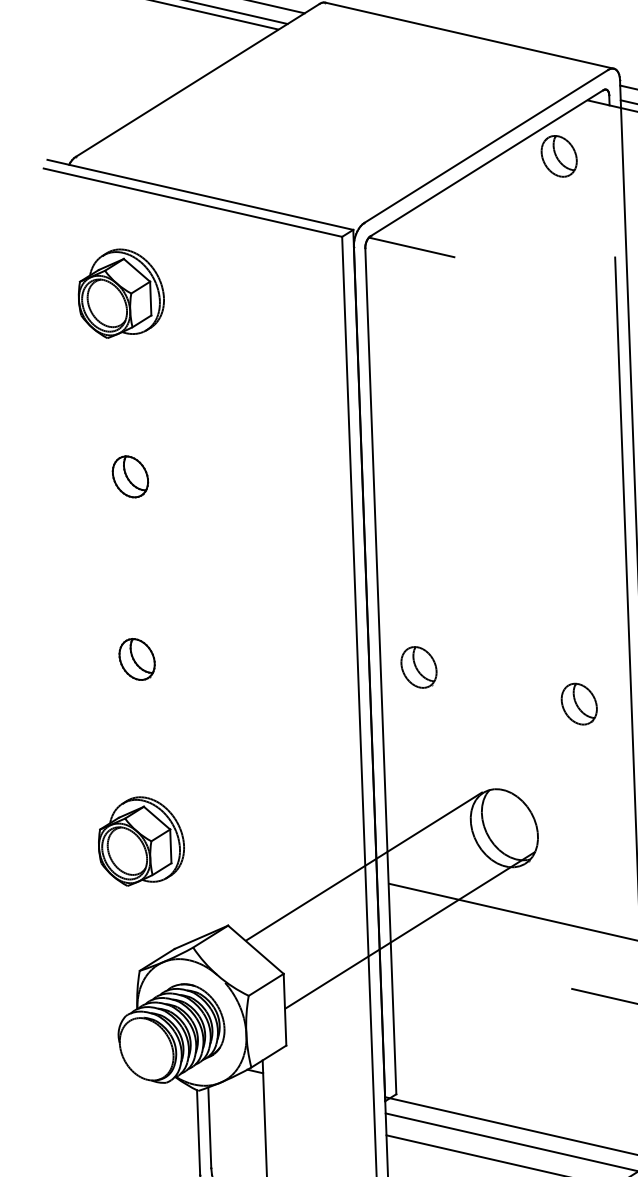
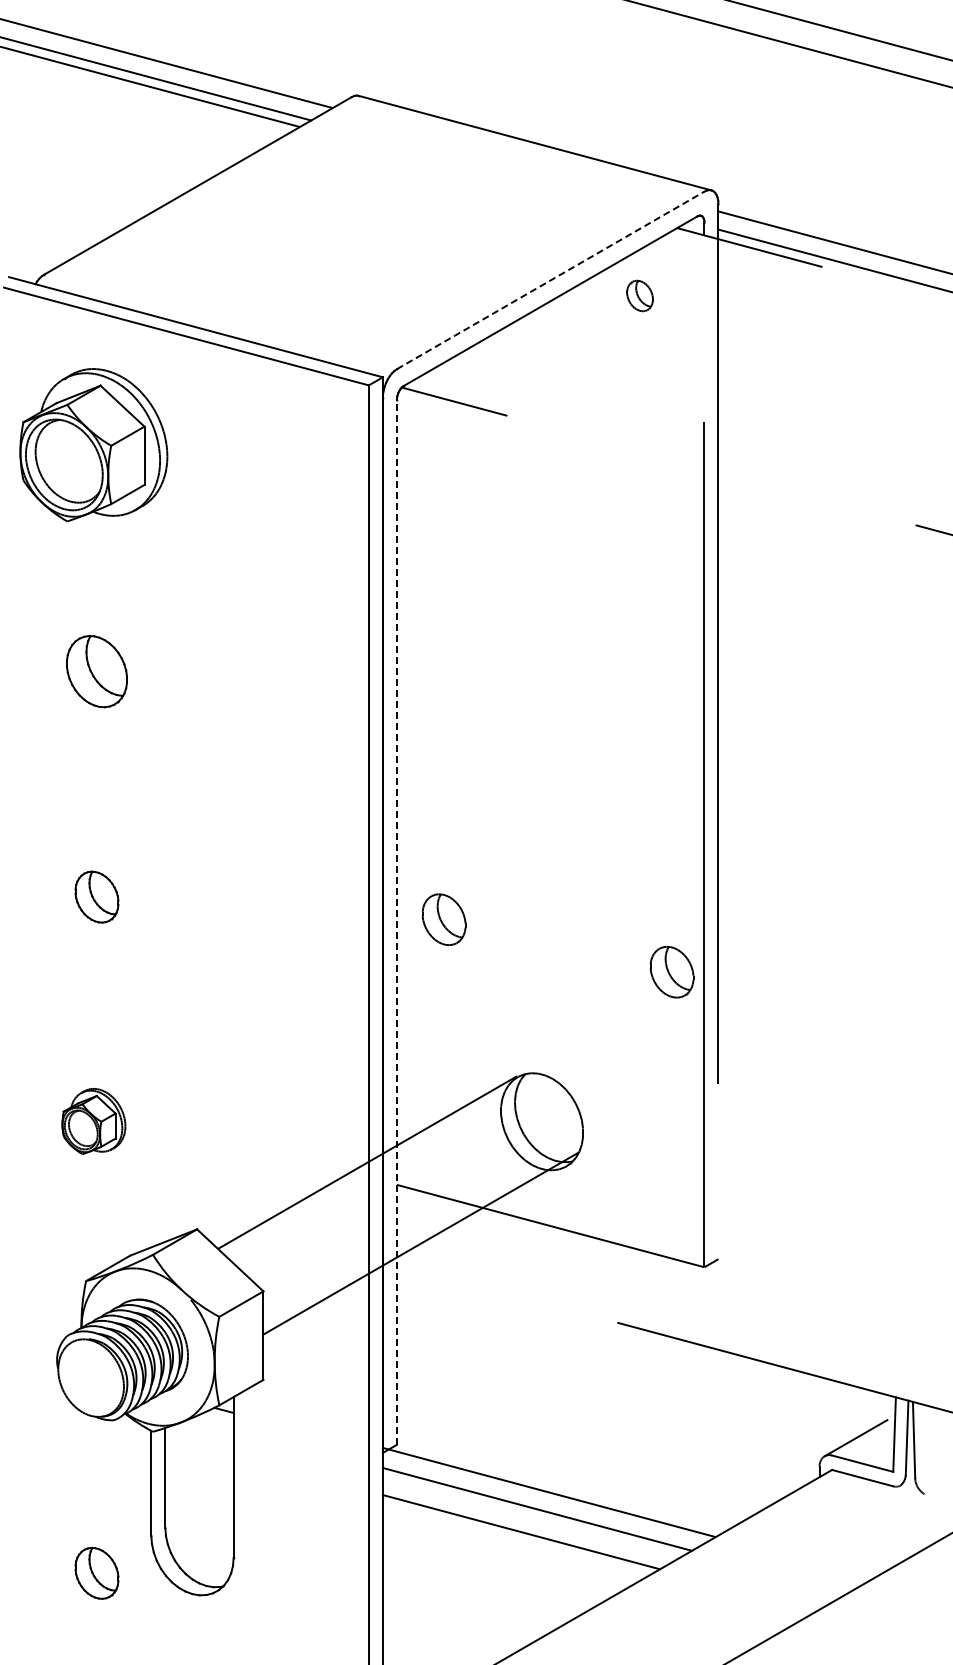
line: (486, 146) -> (550, 280), solid -> dashed
part: (558, 156) -> (639, 295), size x0.6
part: (120, 293) -> (93, 445), size x1.4
part: (130, 476) -> (96, 671), size x1.4
line: (380, 671) -> (396, 922), solid -> dashed
part: (578, 703) -> (671, 971), moved
part: (140, 841) -> (93, 1121), size x0.6

